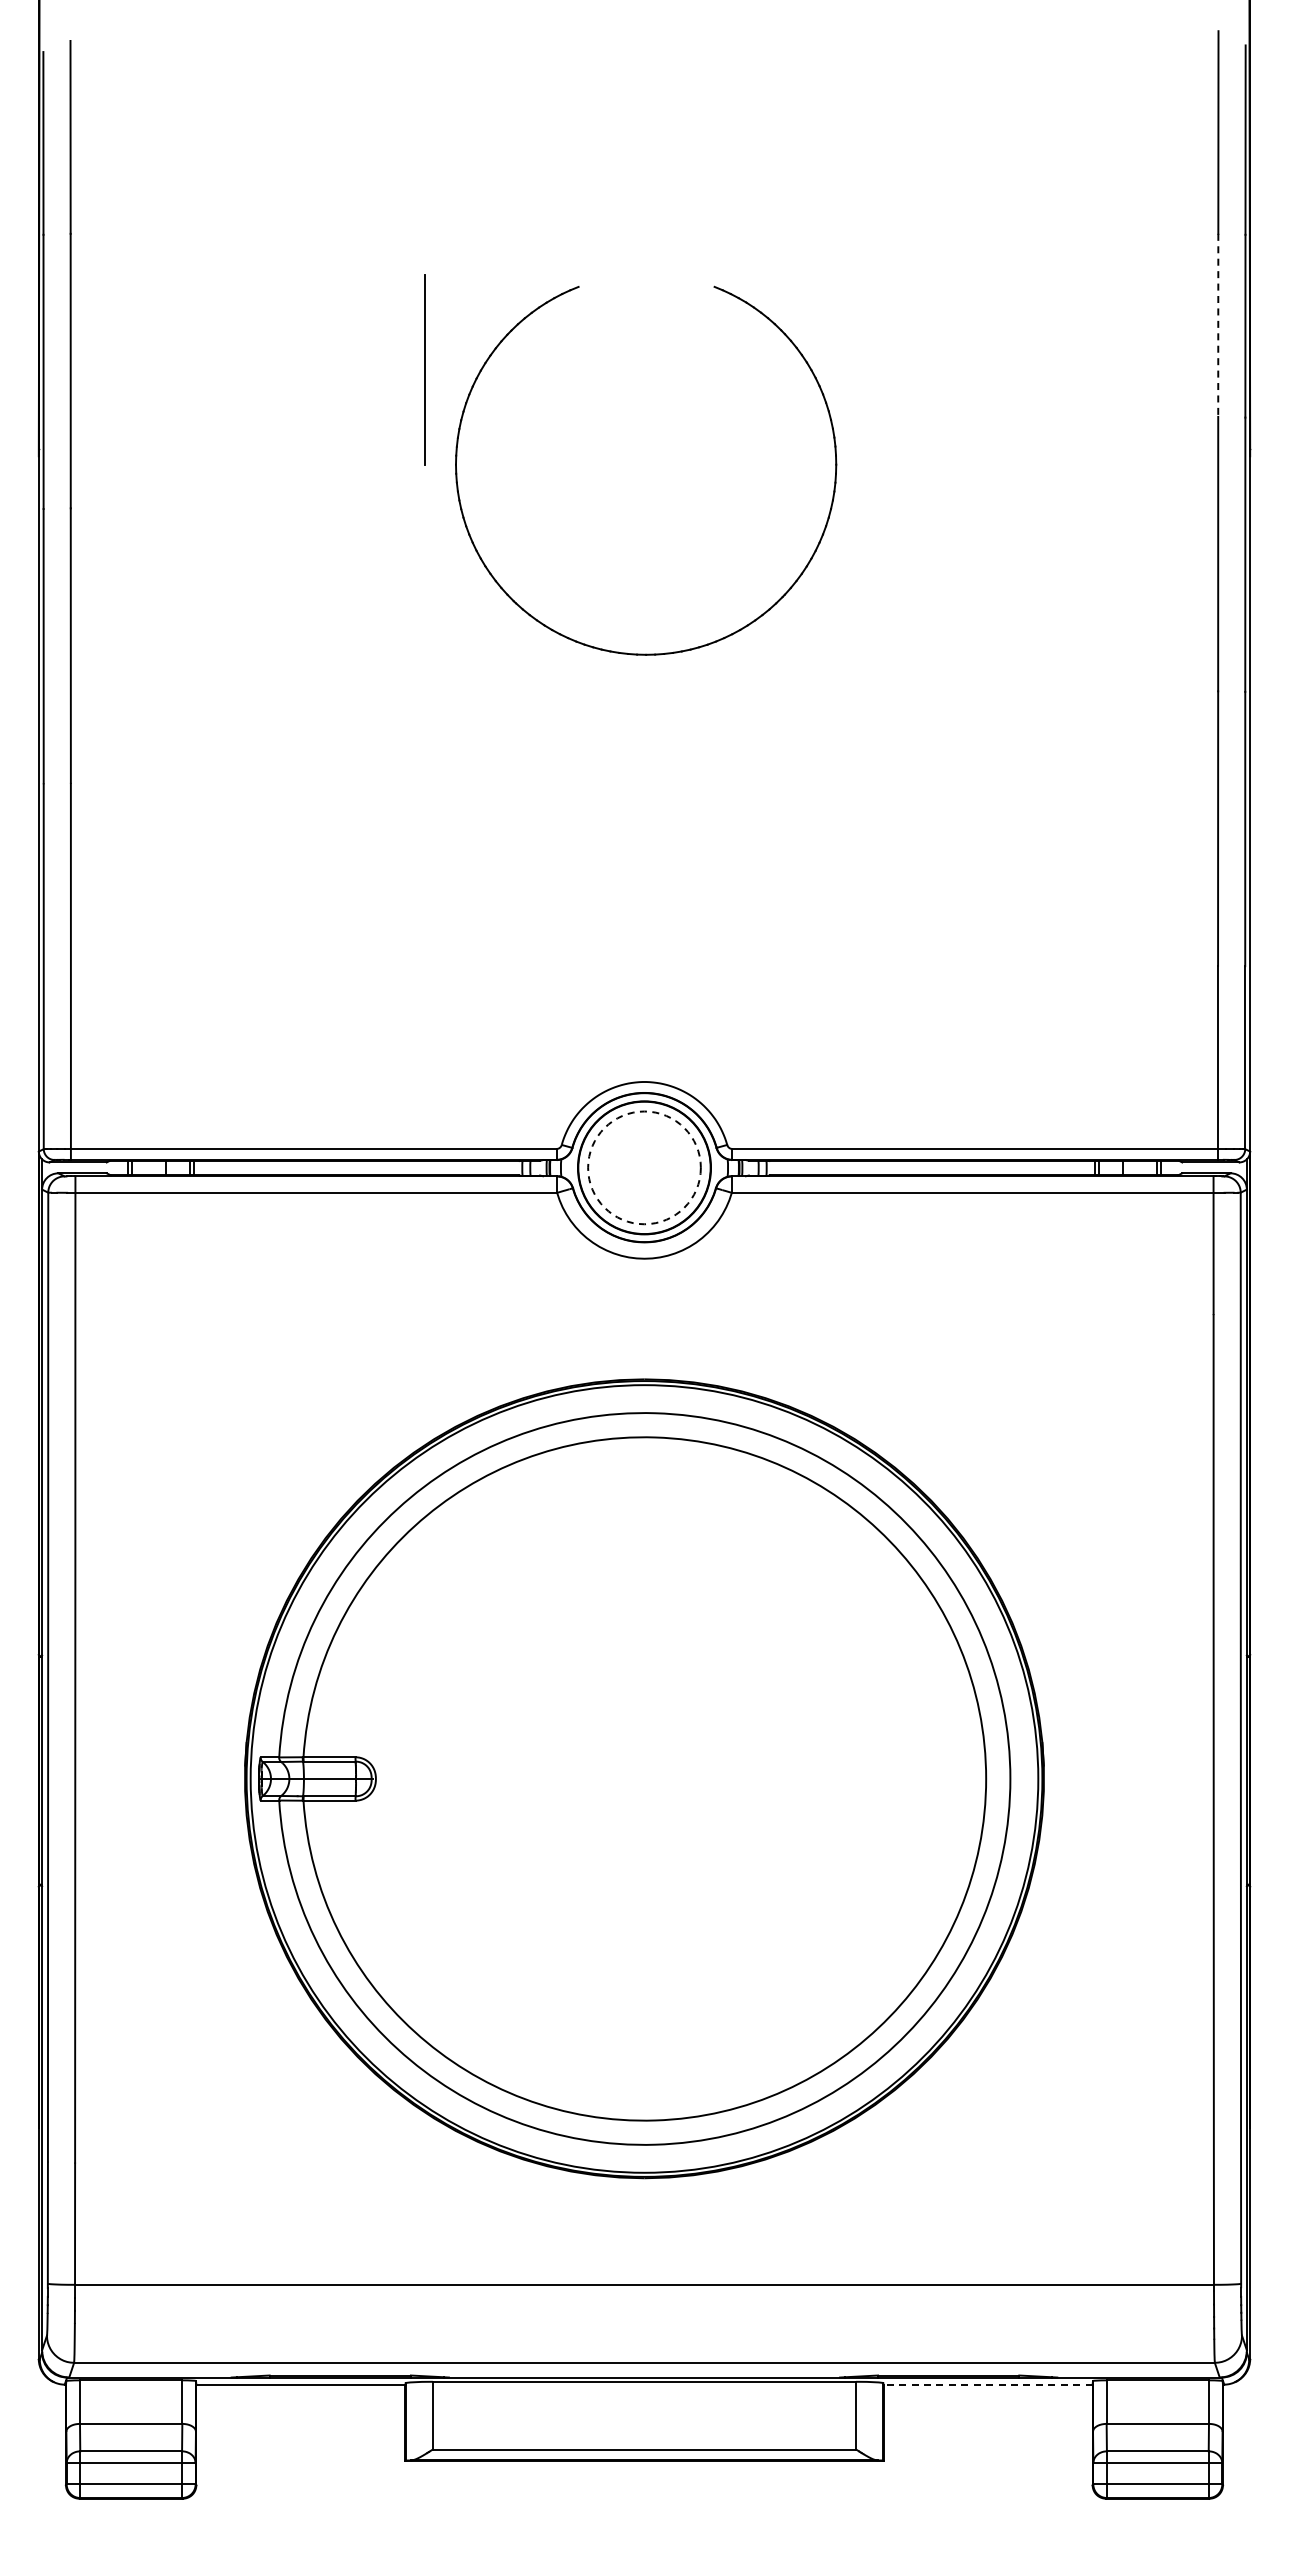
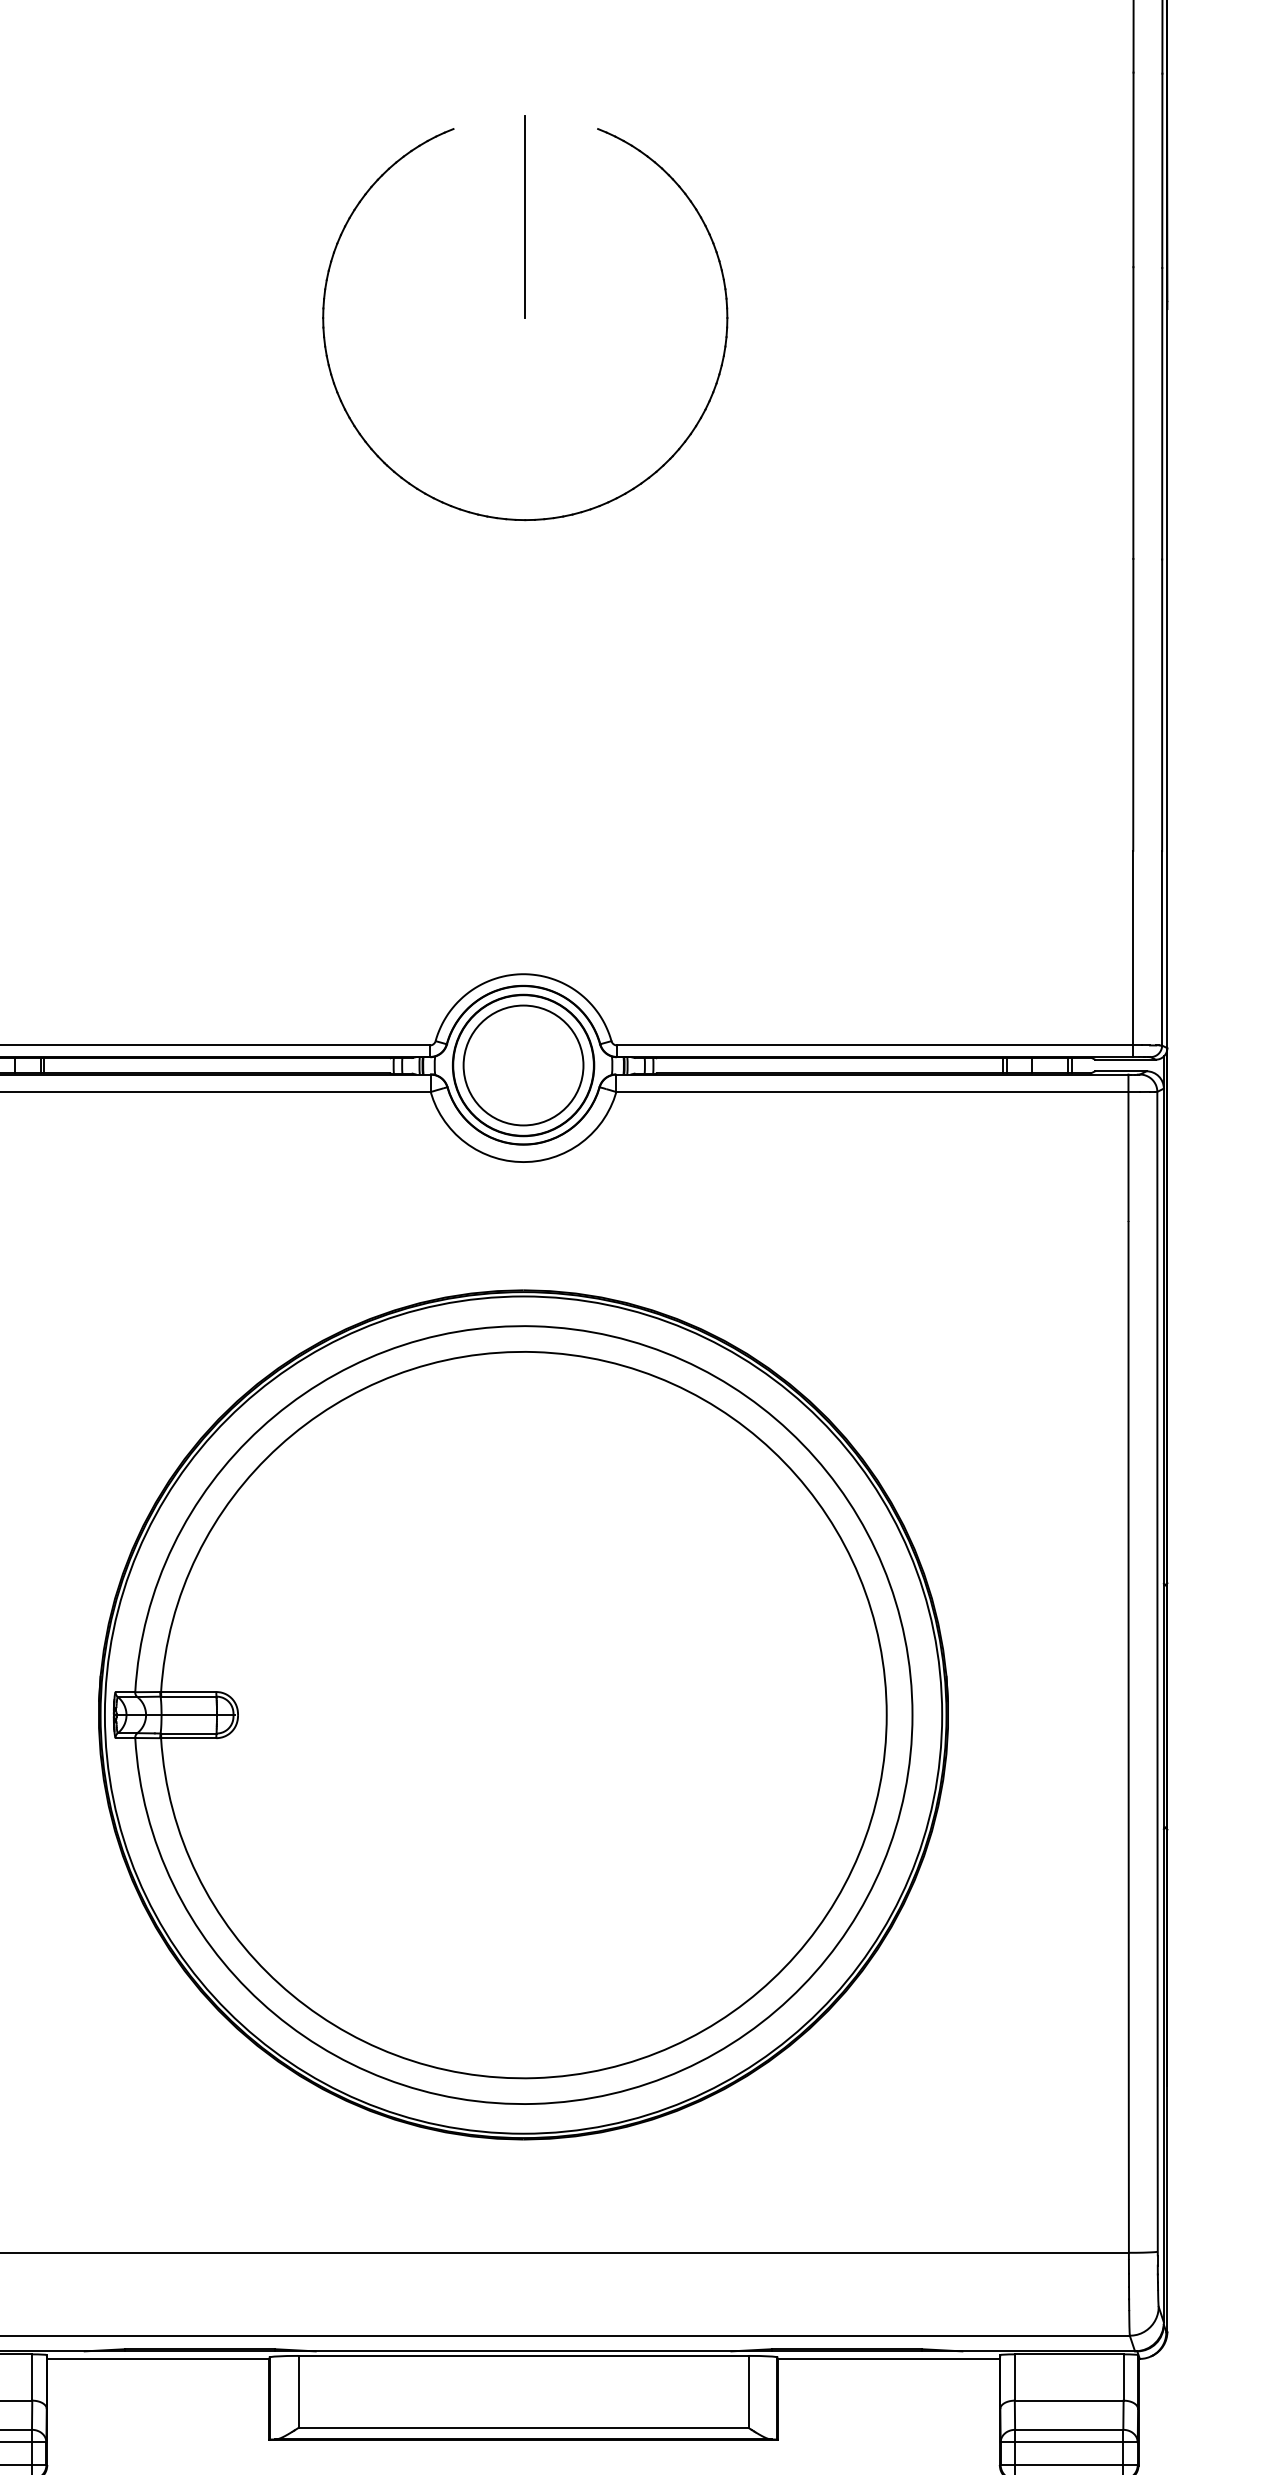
line: (1218, 325) -> (1133, 170), dashed -> solid
line: (424, 369) -> (524, 216), moved
circle: (644, 1167) -> (523, 1065), dashed -> solid
line: (988, 2384) -> (889, 2358), dashed -> solid

